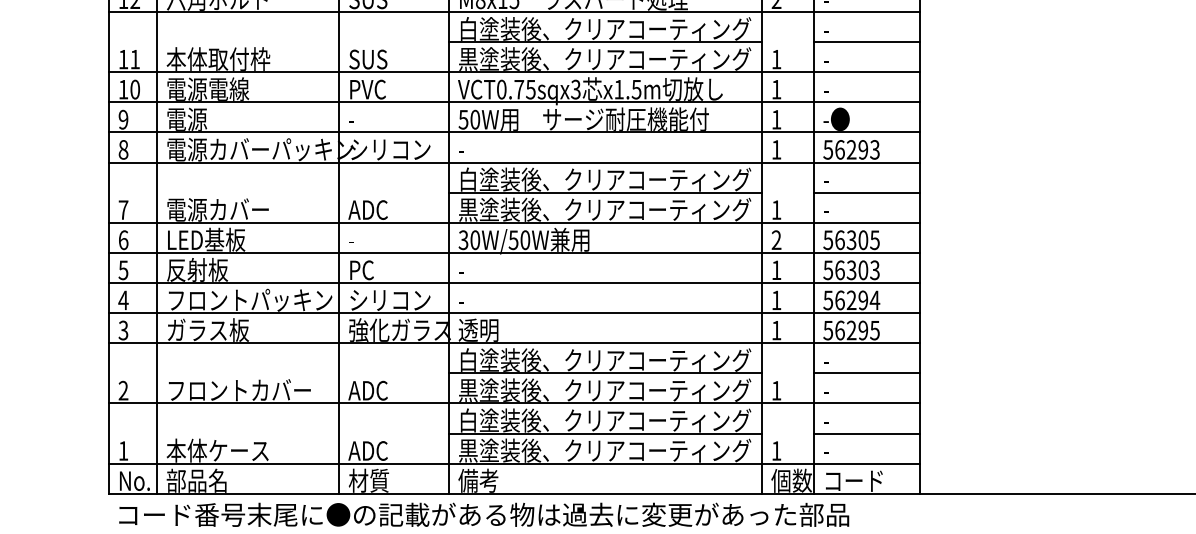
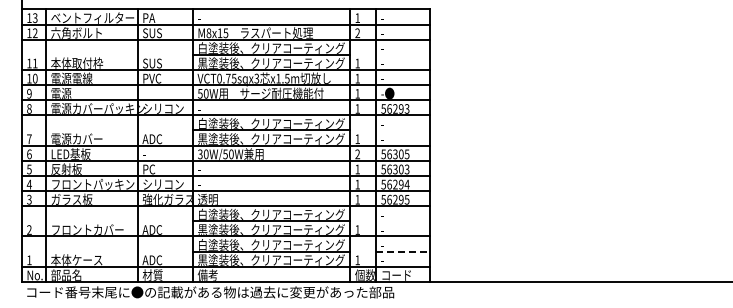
line: (865, 41) -> (402, 54), removed
line: (865, 192) -> (402, 130), removed
line: (865, 373) -> (402, 221), removed
line: (867, 433) -> (403, 251), solid -> dashed

